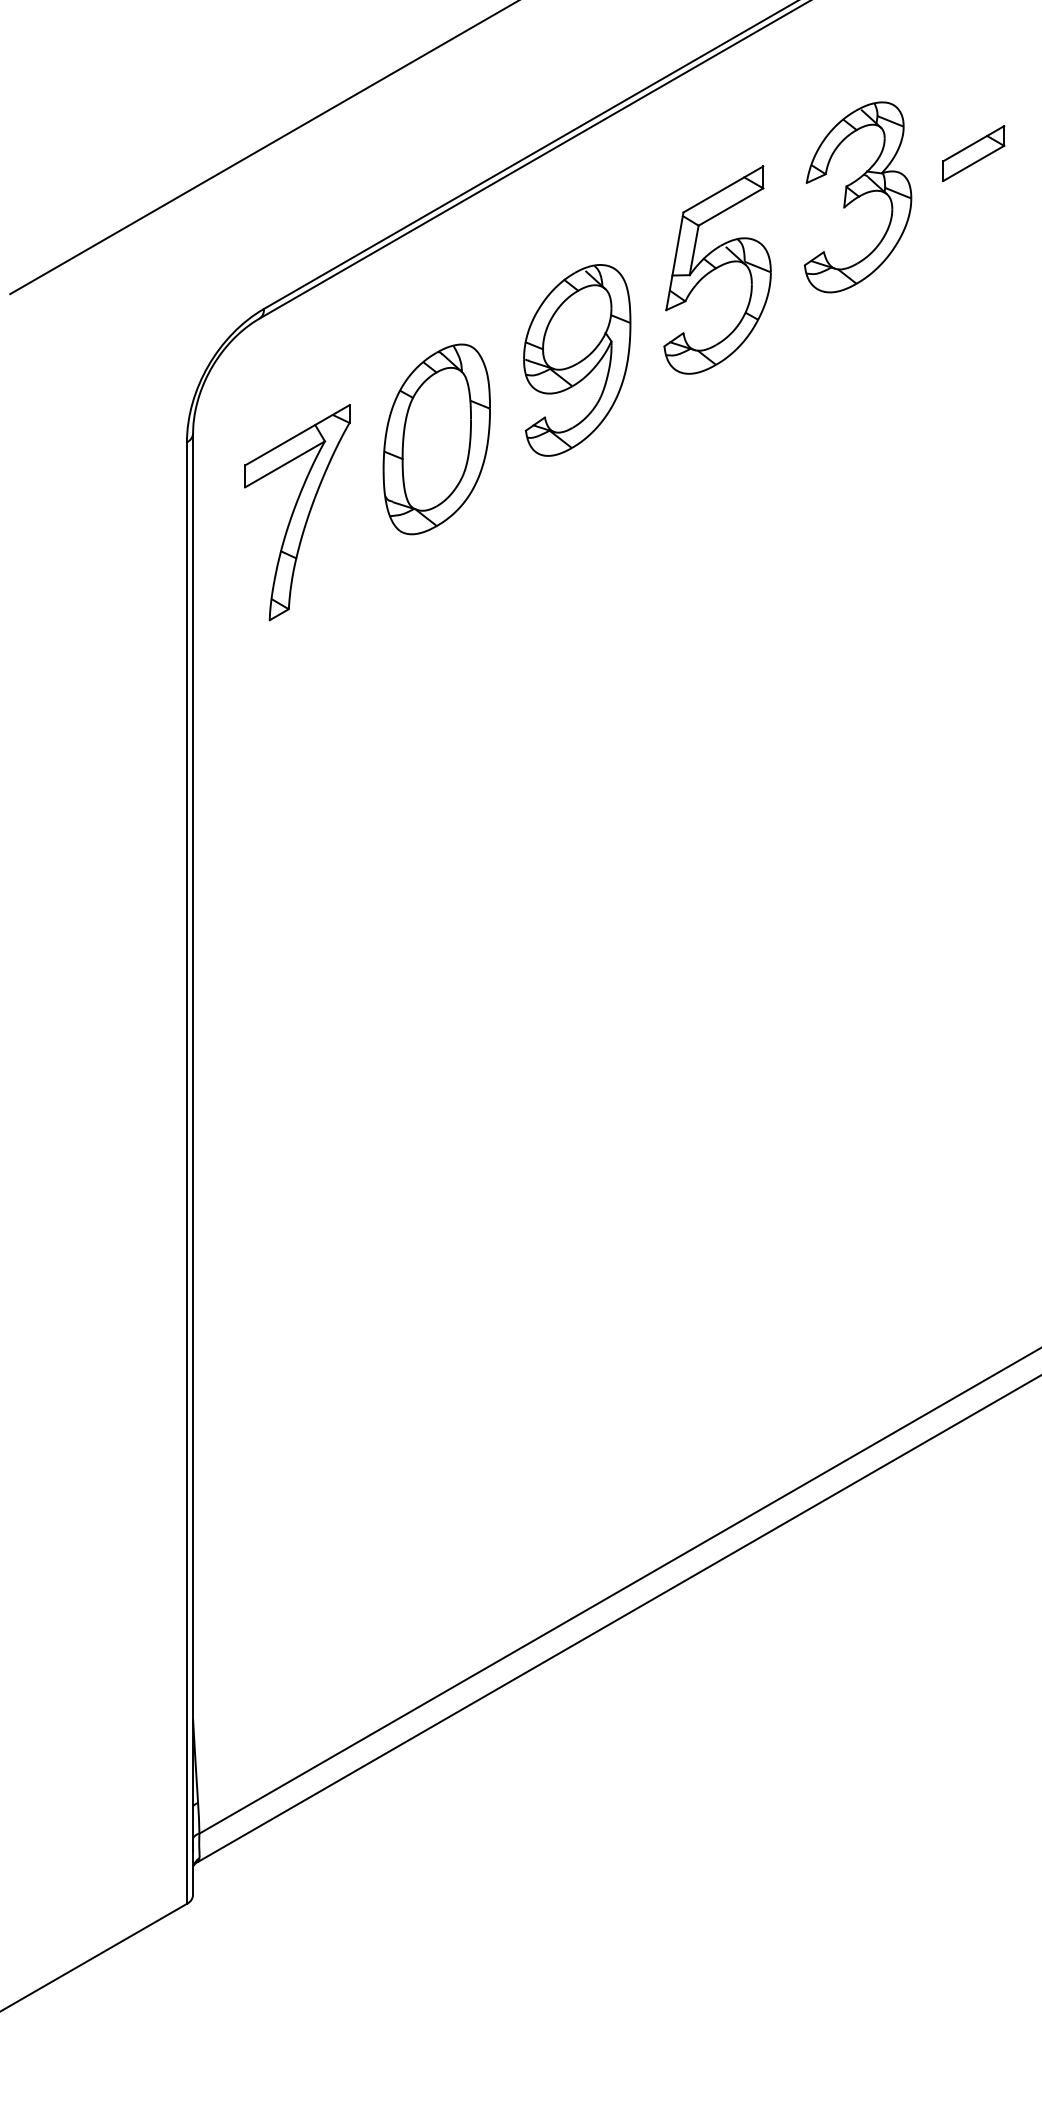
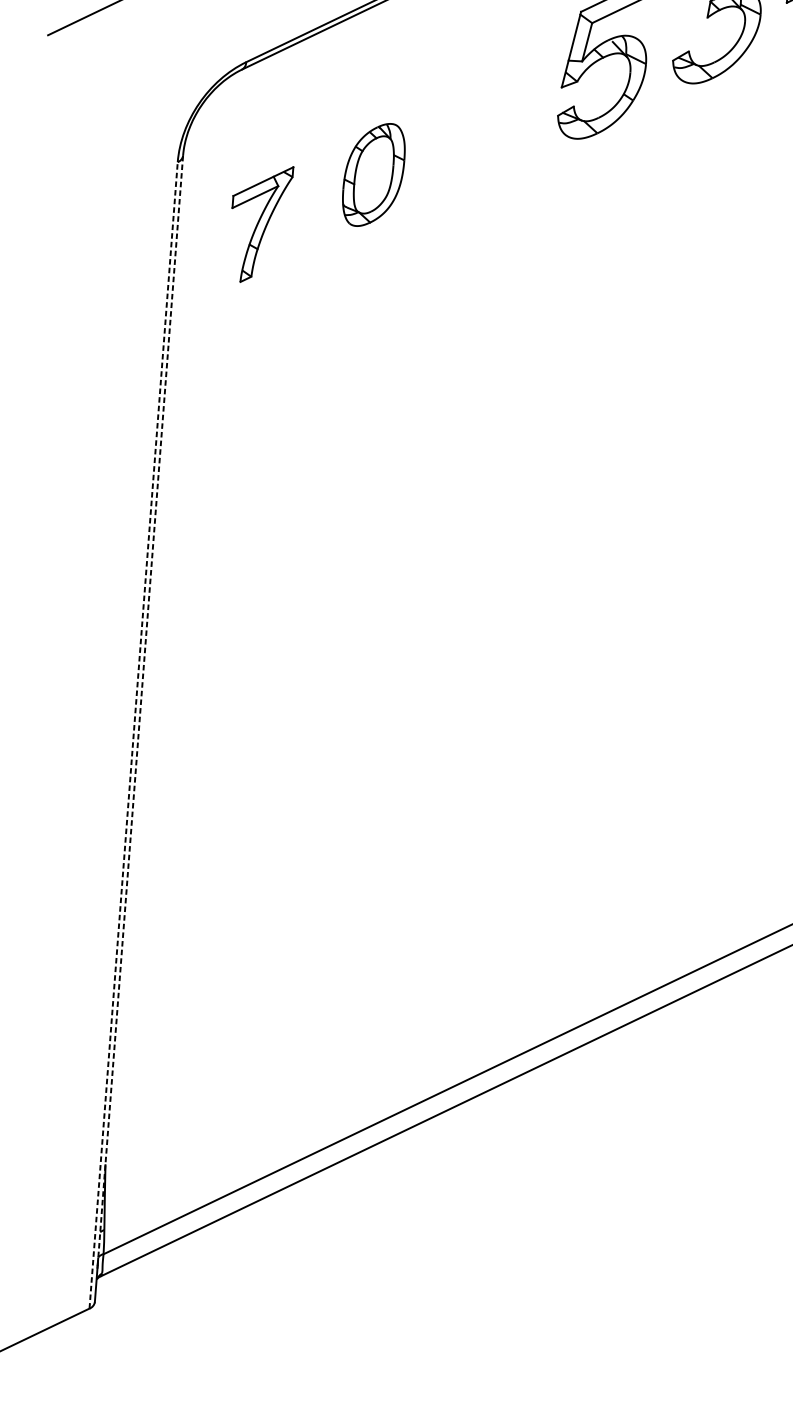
part: (577, 360) -> (489, 121), removed
part: (436, 439) -> (373, 175), size x0.7
part: (297, 512) -> (260, 223), size x0.7
line: (193, 1140) -> (140, 710), solid -> dashed
line: (186, 1173) -> (133, 735), solid -> dashed

